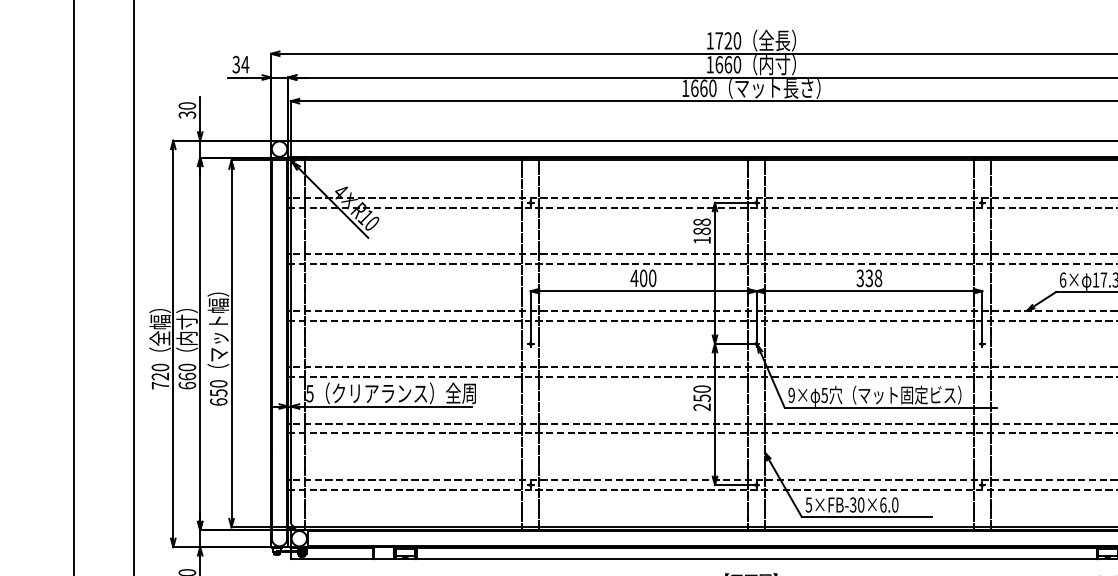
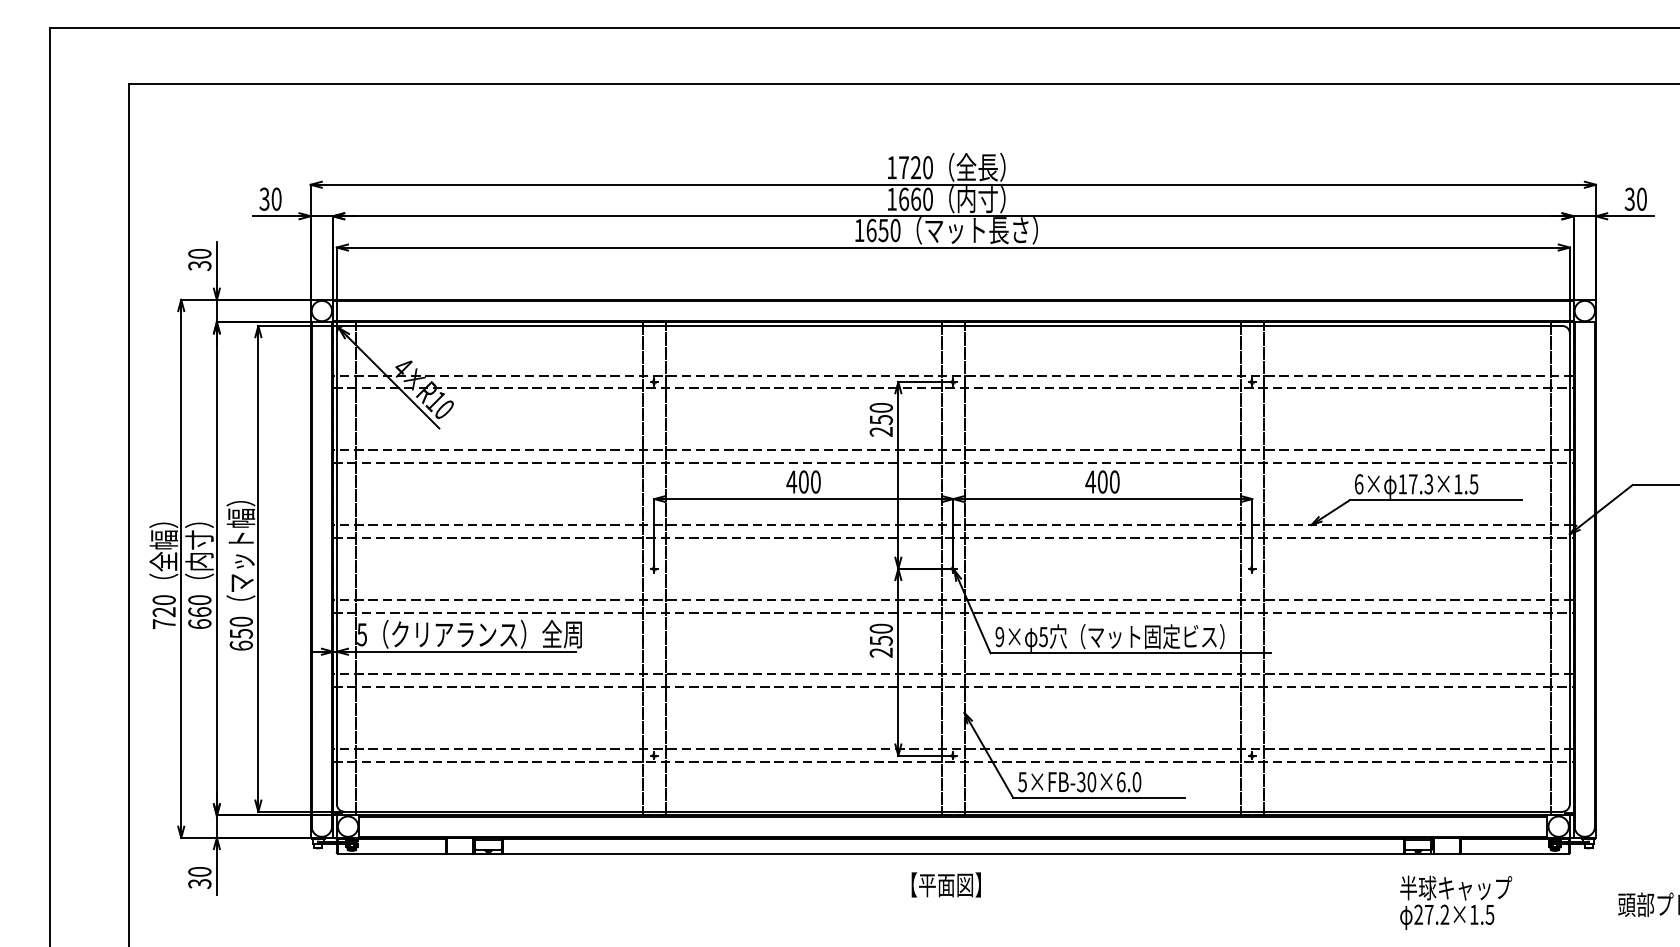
text: (245, 64) -> (276, 198), 34 -> 30
text: (703, 88) -> (883, 230), 1660 -> 1650
text: (701, 231) -> (880, 419), 188 -> 250
text: (869, 277) -> (1102, 481), 338 -> 400

